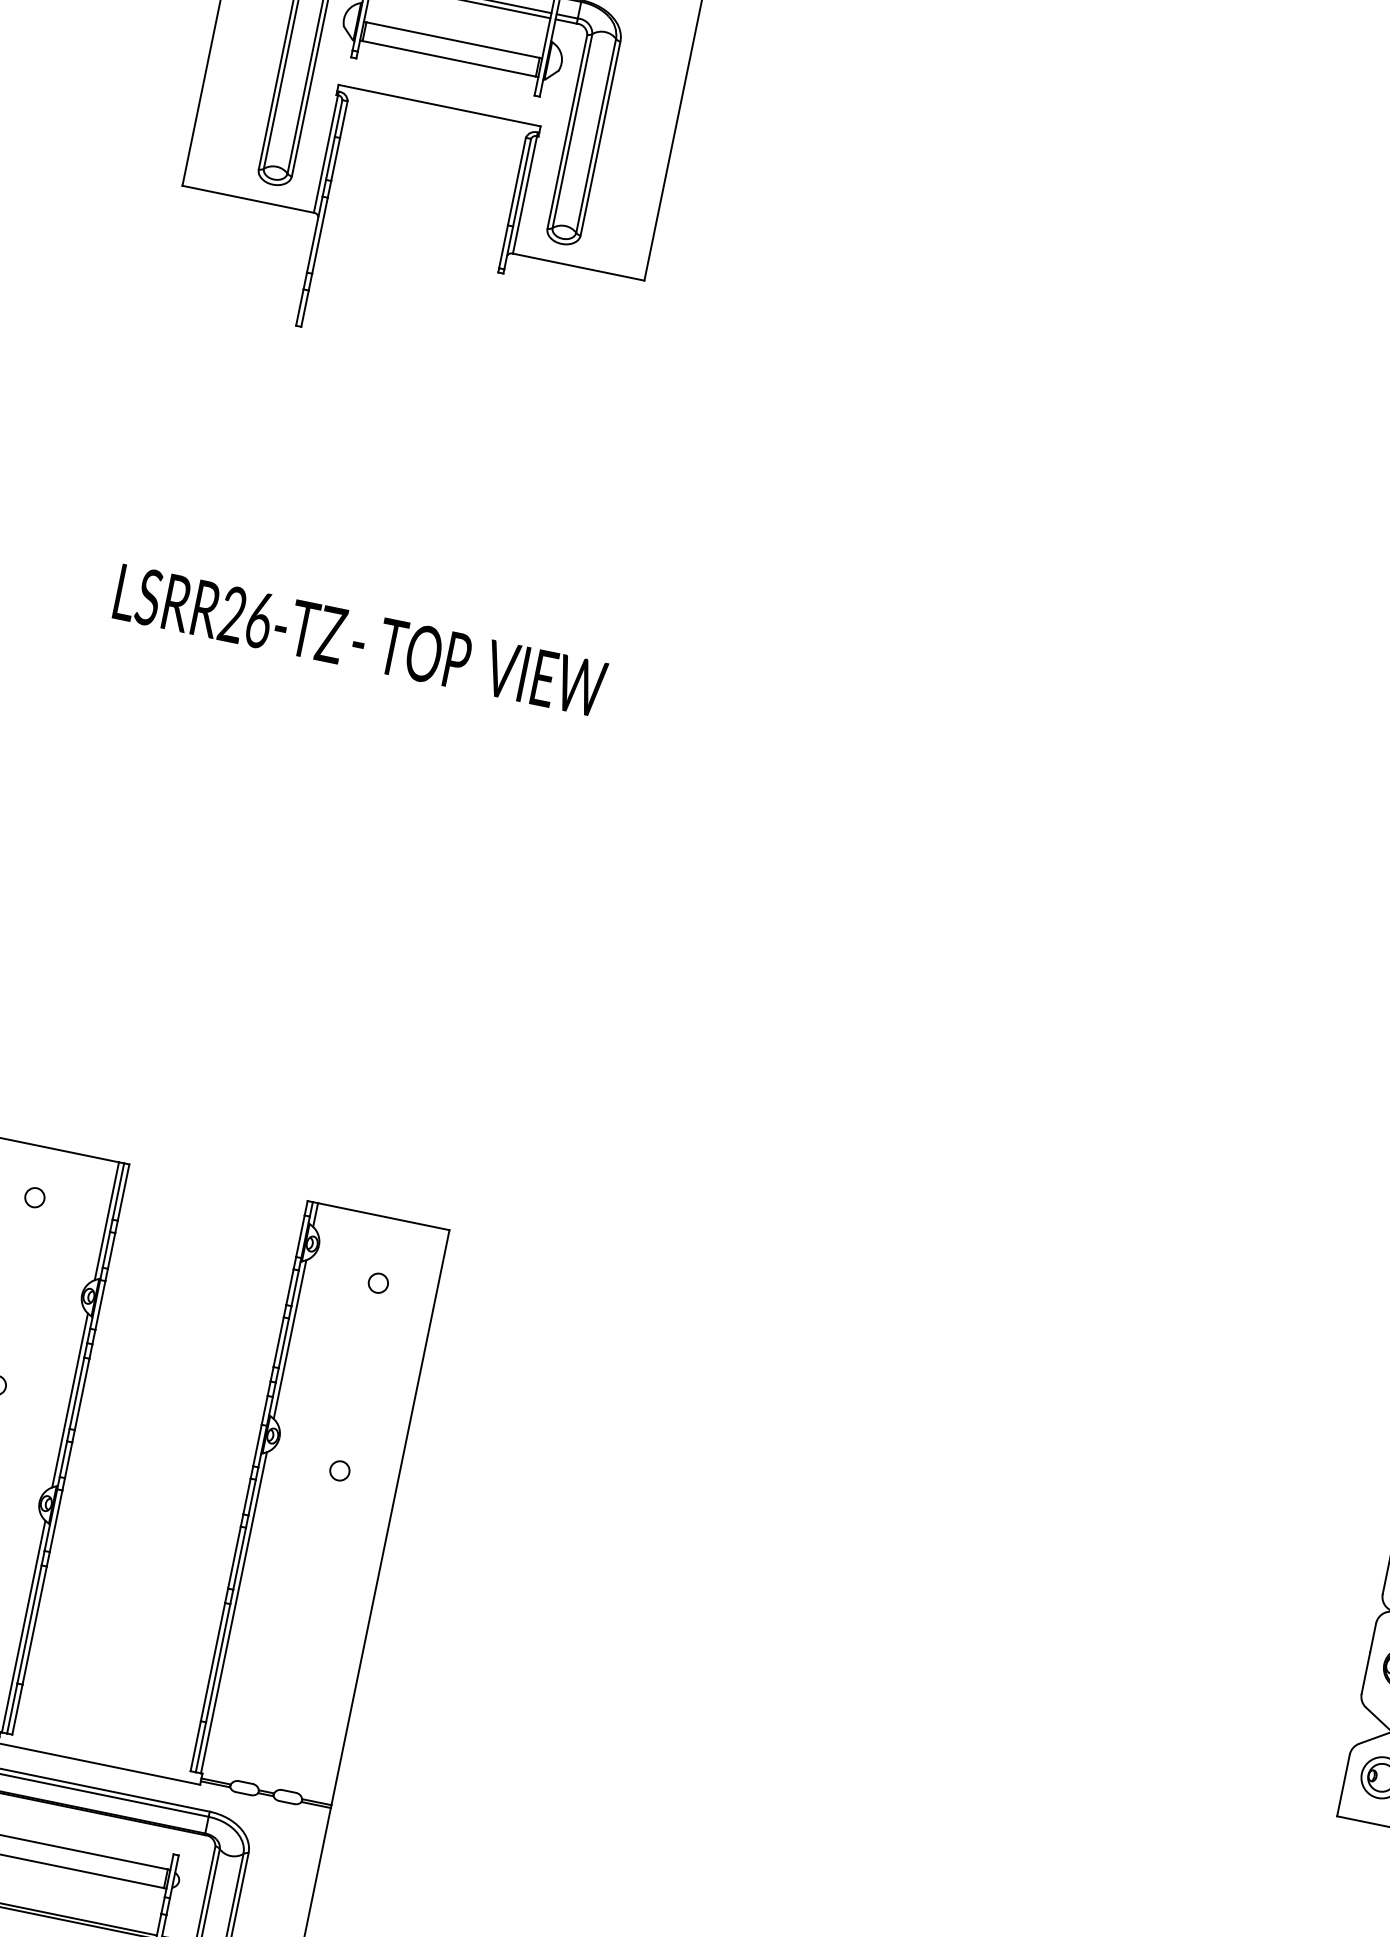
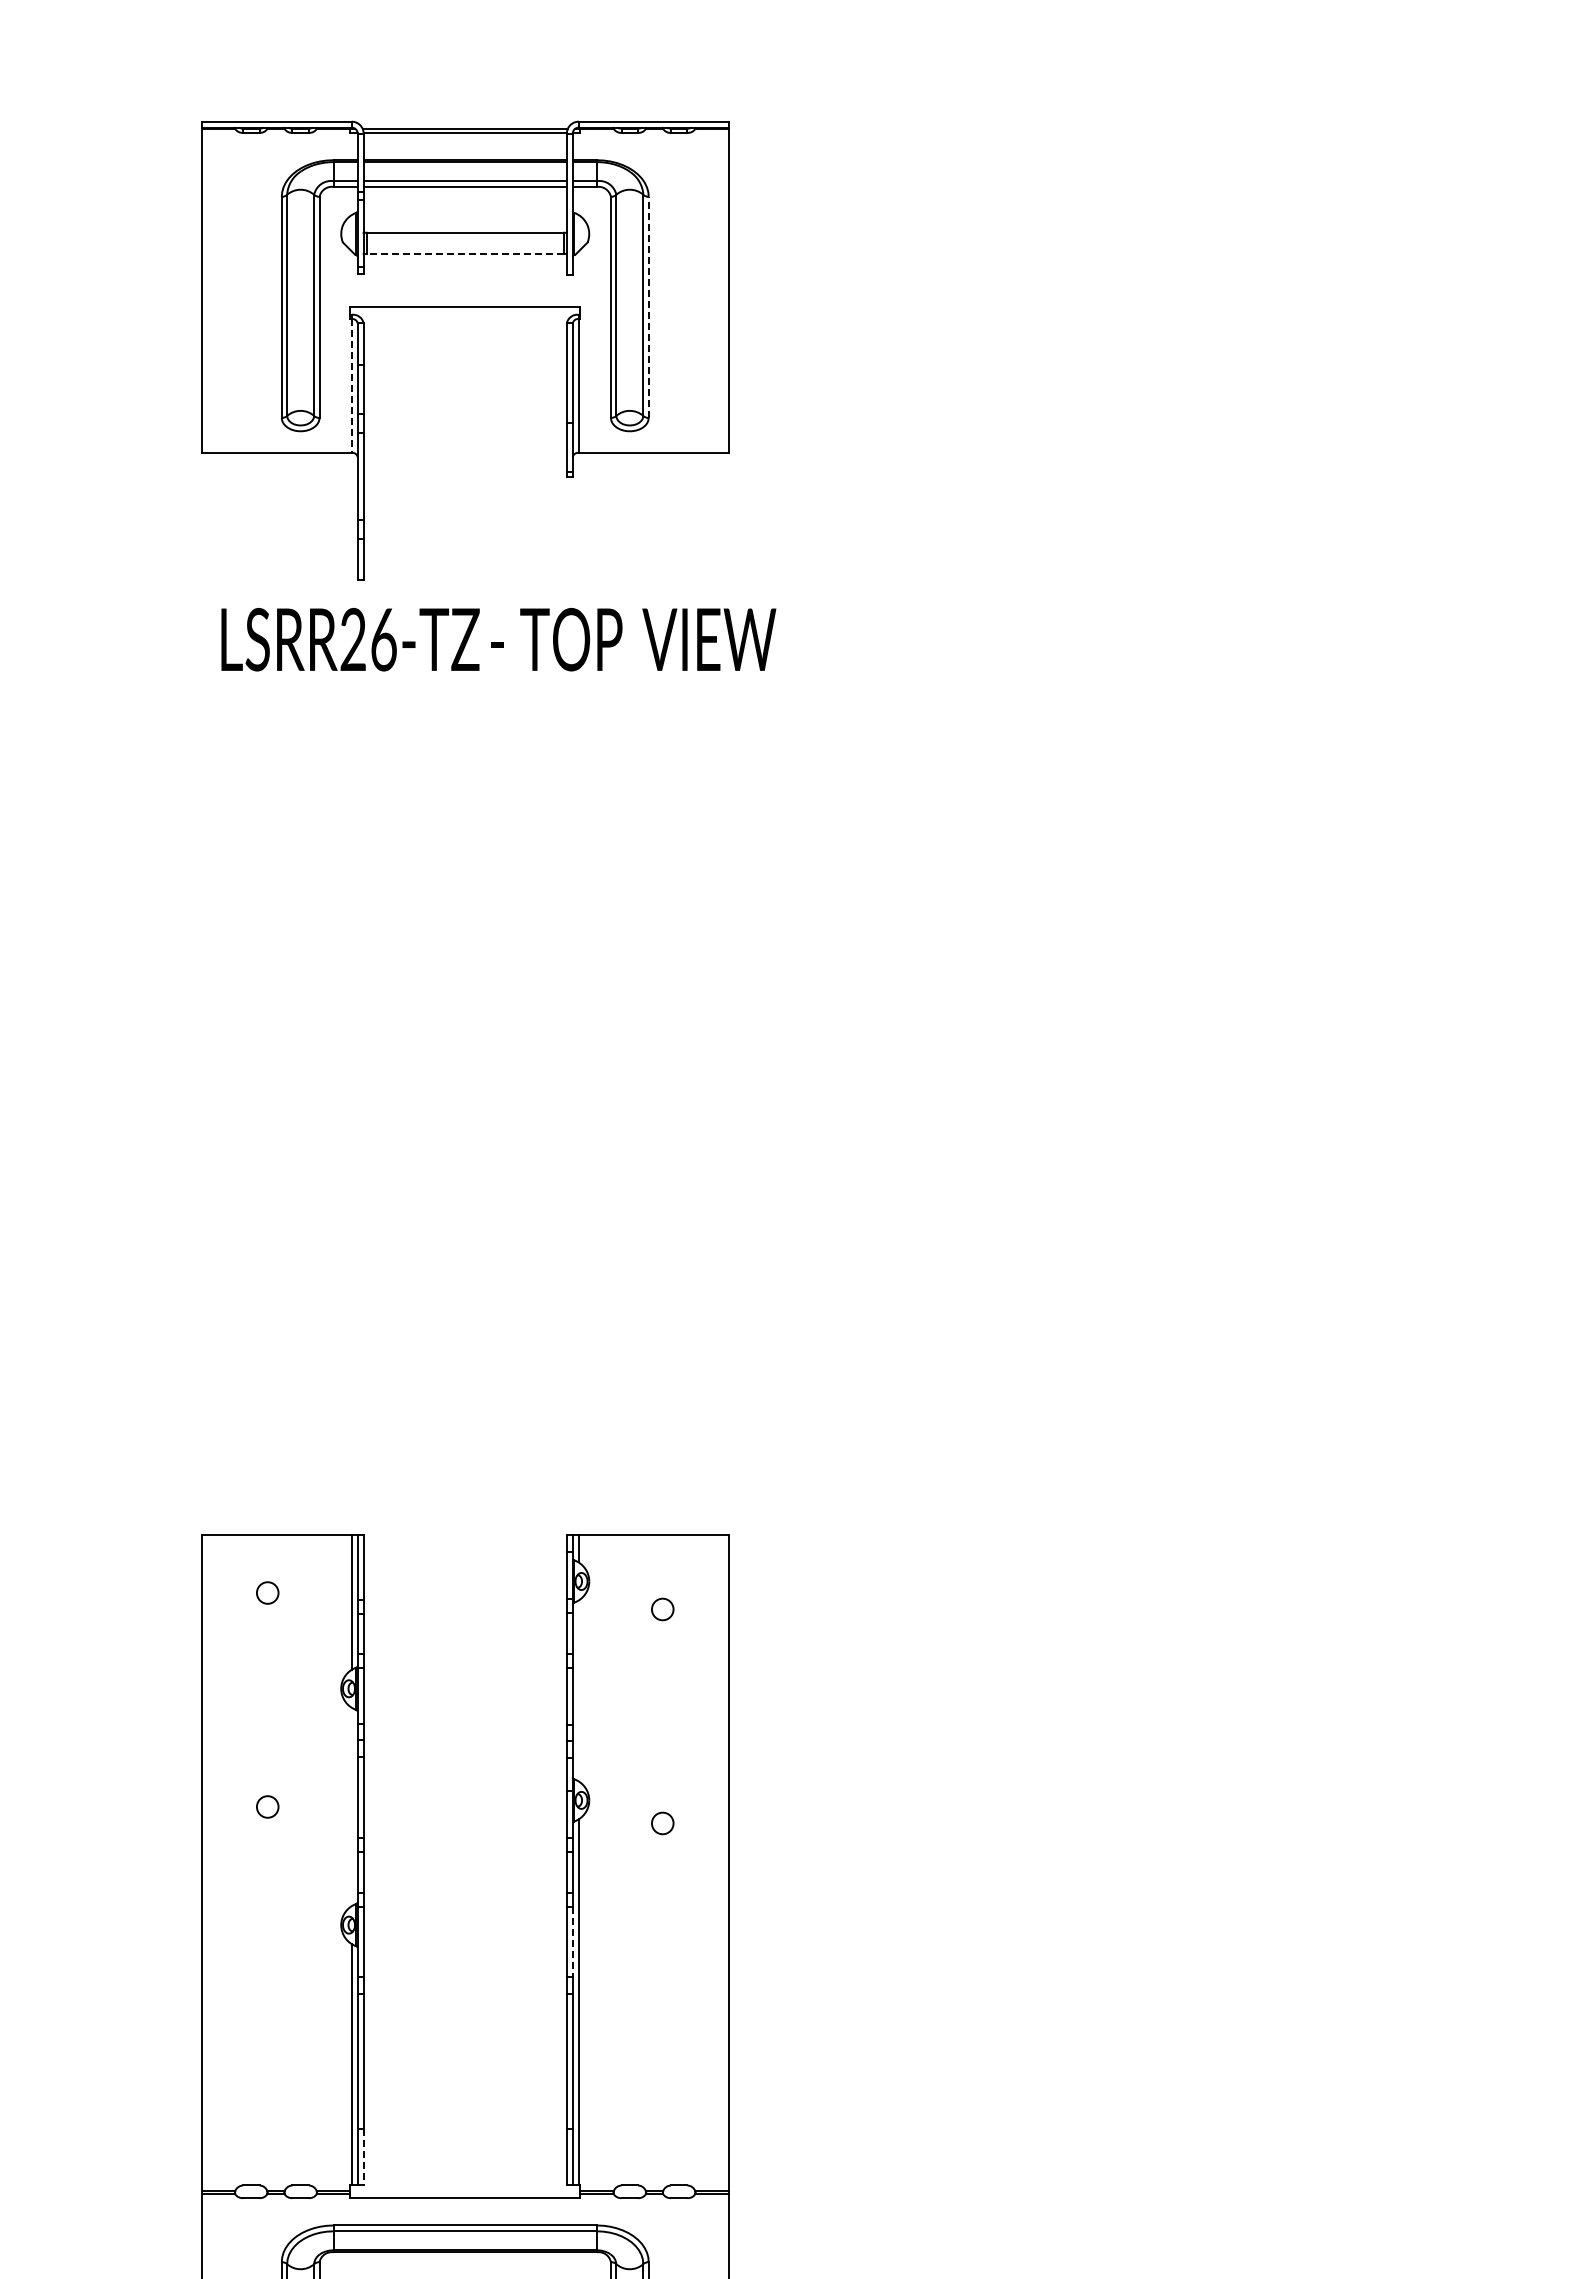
line: (449, 59) -> (465, 254), solid -> dashed
line: (600, 138) -> (648, 307), solid -> dashed
line: (325, 153) -> (351, 385), solid -> dashed
text: (360, 640) -> (498, 639), moved
line: (289, 1339) -> (578, 1690), removed
line: (69, 1400) -> (351, 1806), removed
line: (239, 1559) -> (572, 1942), solid -> dashed
line: (17, 1710) -> (363, 2157), solid -> dashed

